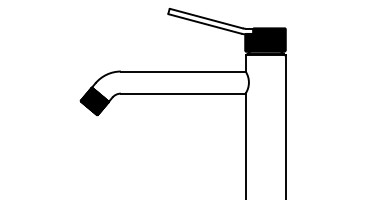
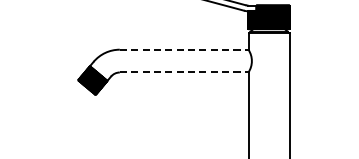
line: (183, 71) -> (184, 49), solid -> dashed
line: (183, 93) -> (184, 72), solid -> dashed

